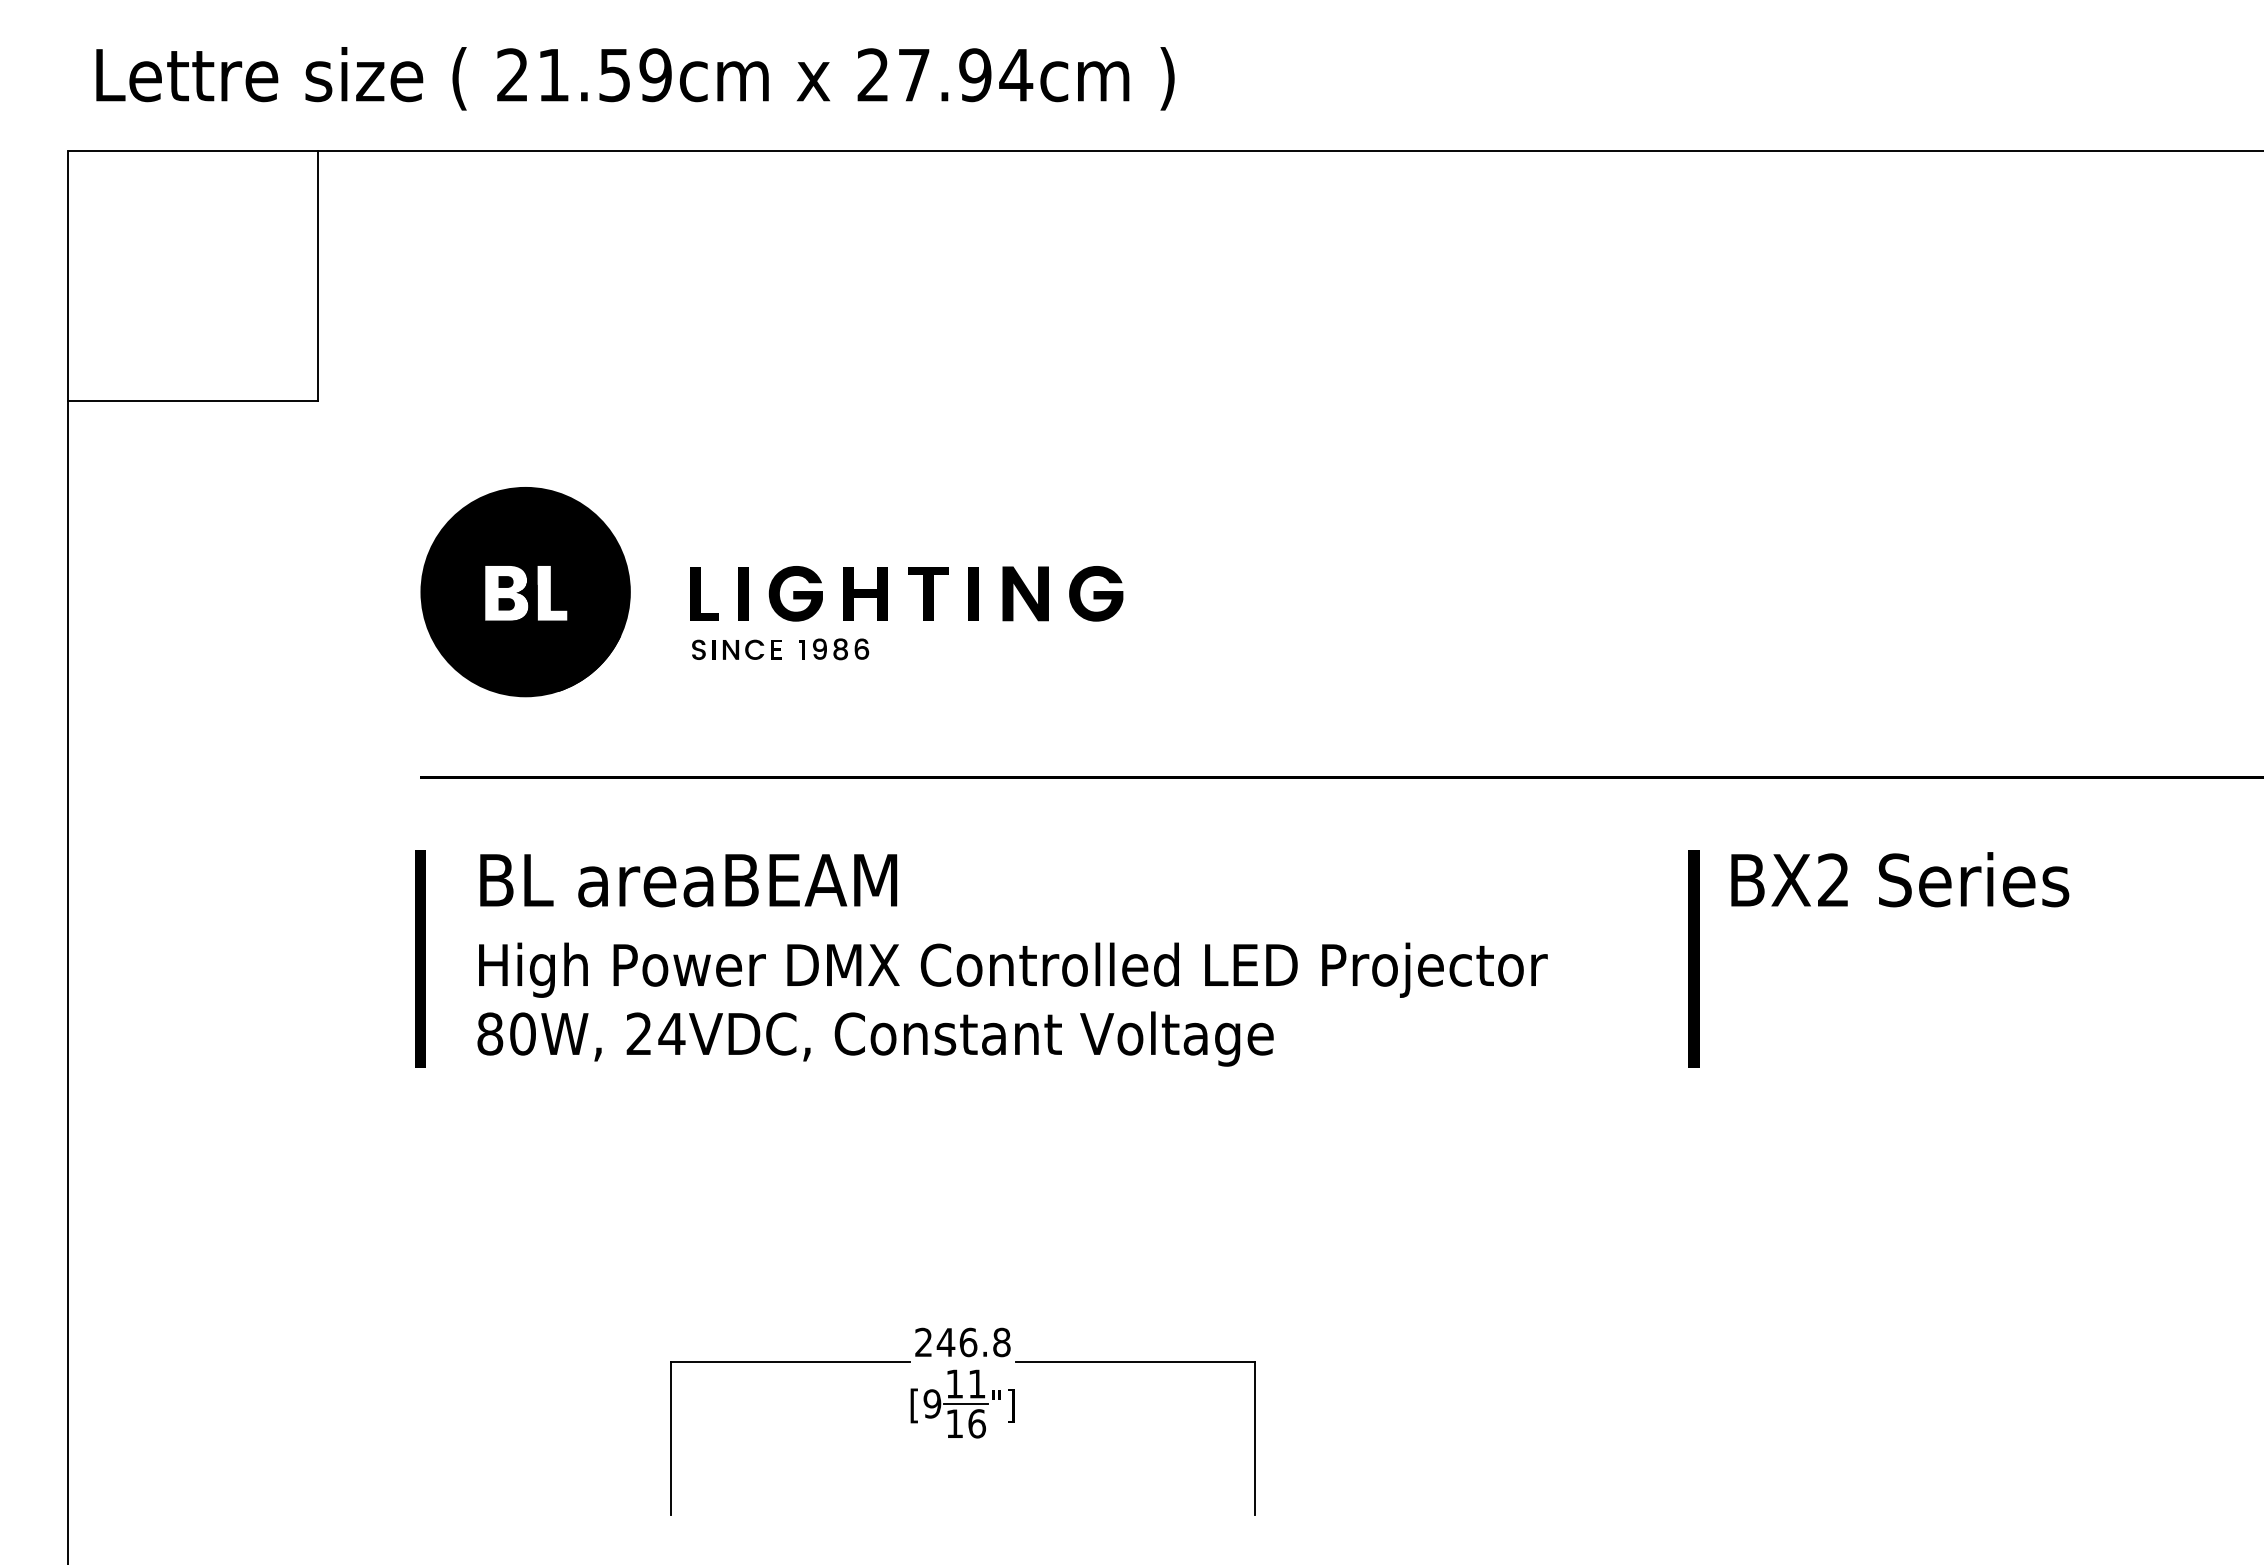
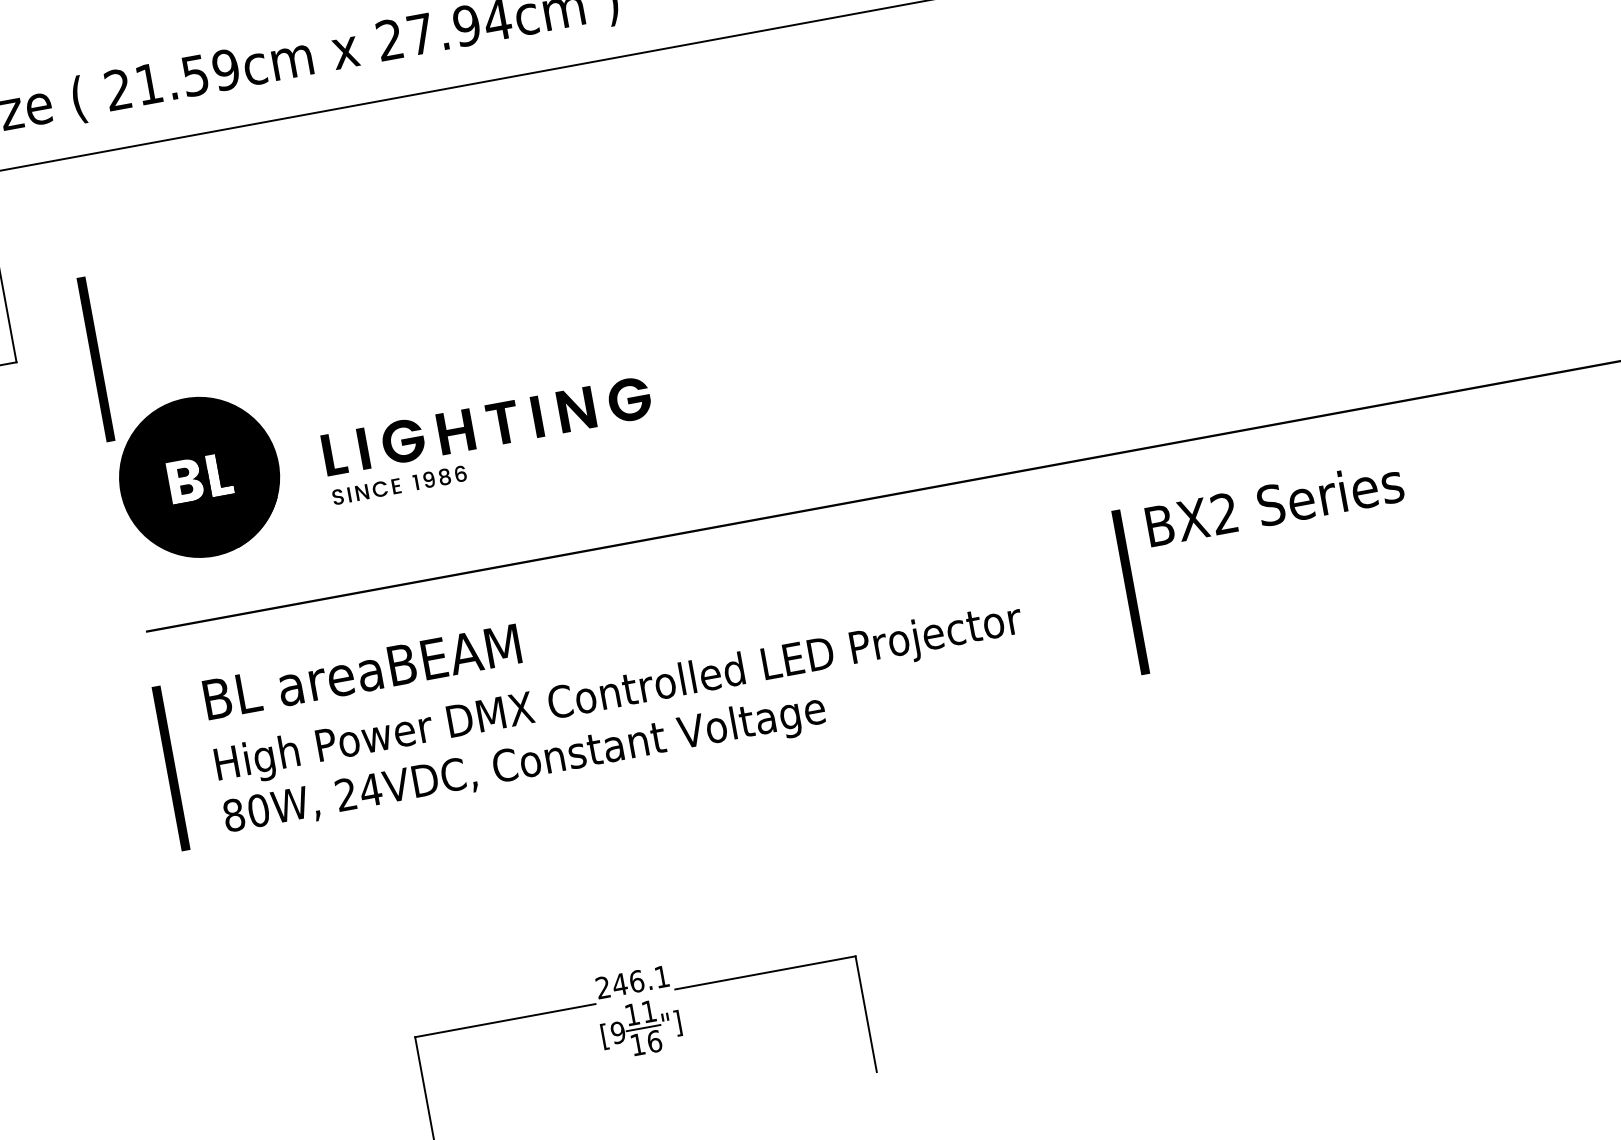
line: (420, 415) -> (95, 358), added
text: (1001, 1342) -> (661, 976), 246.8 -> 246.1

